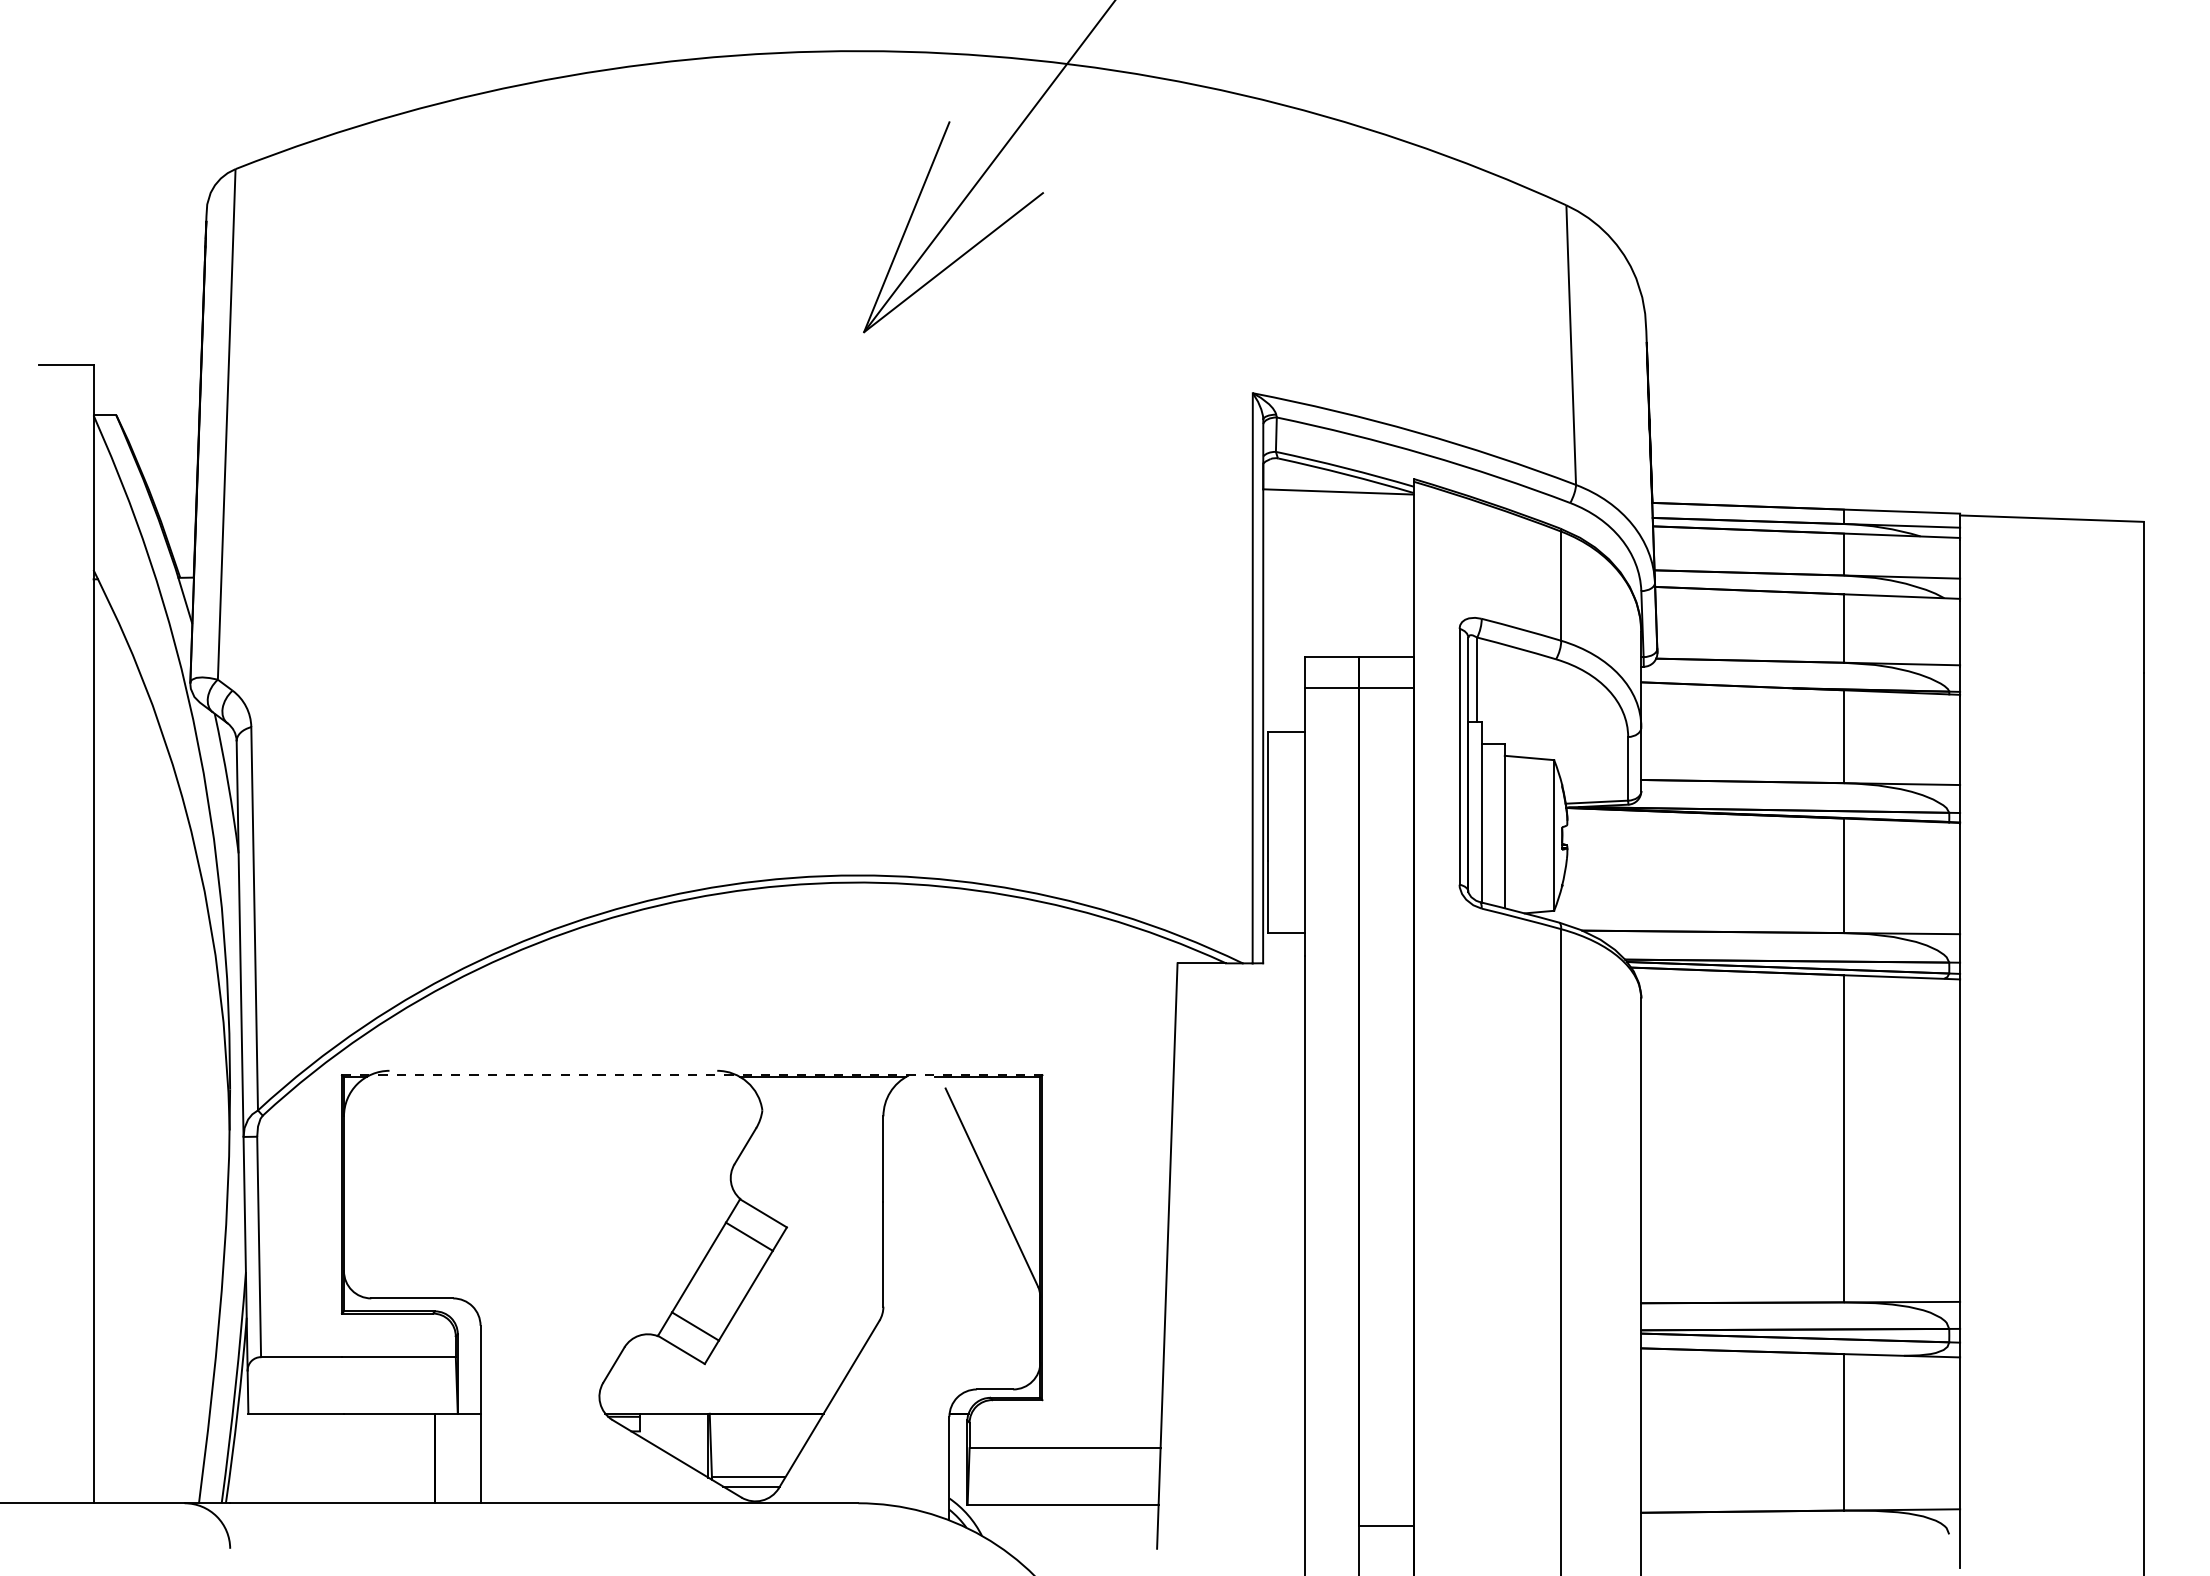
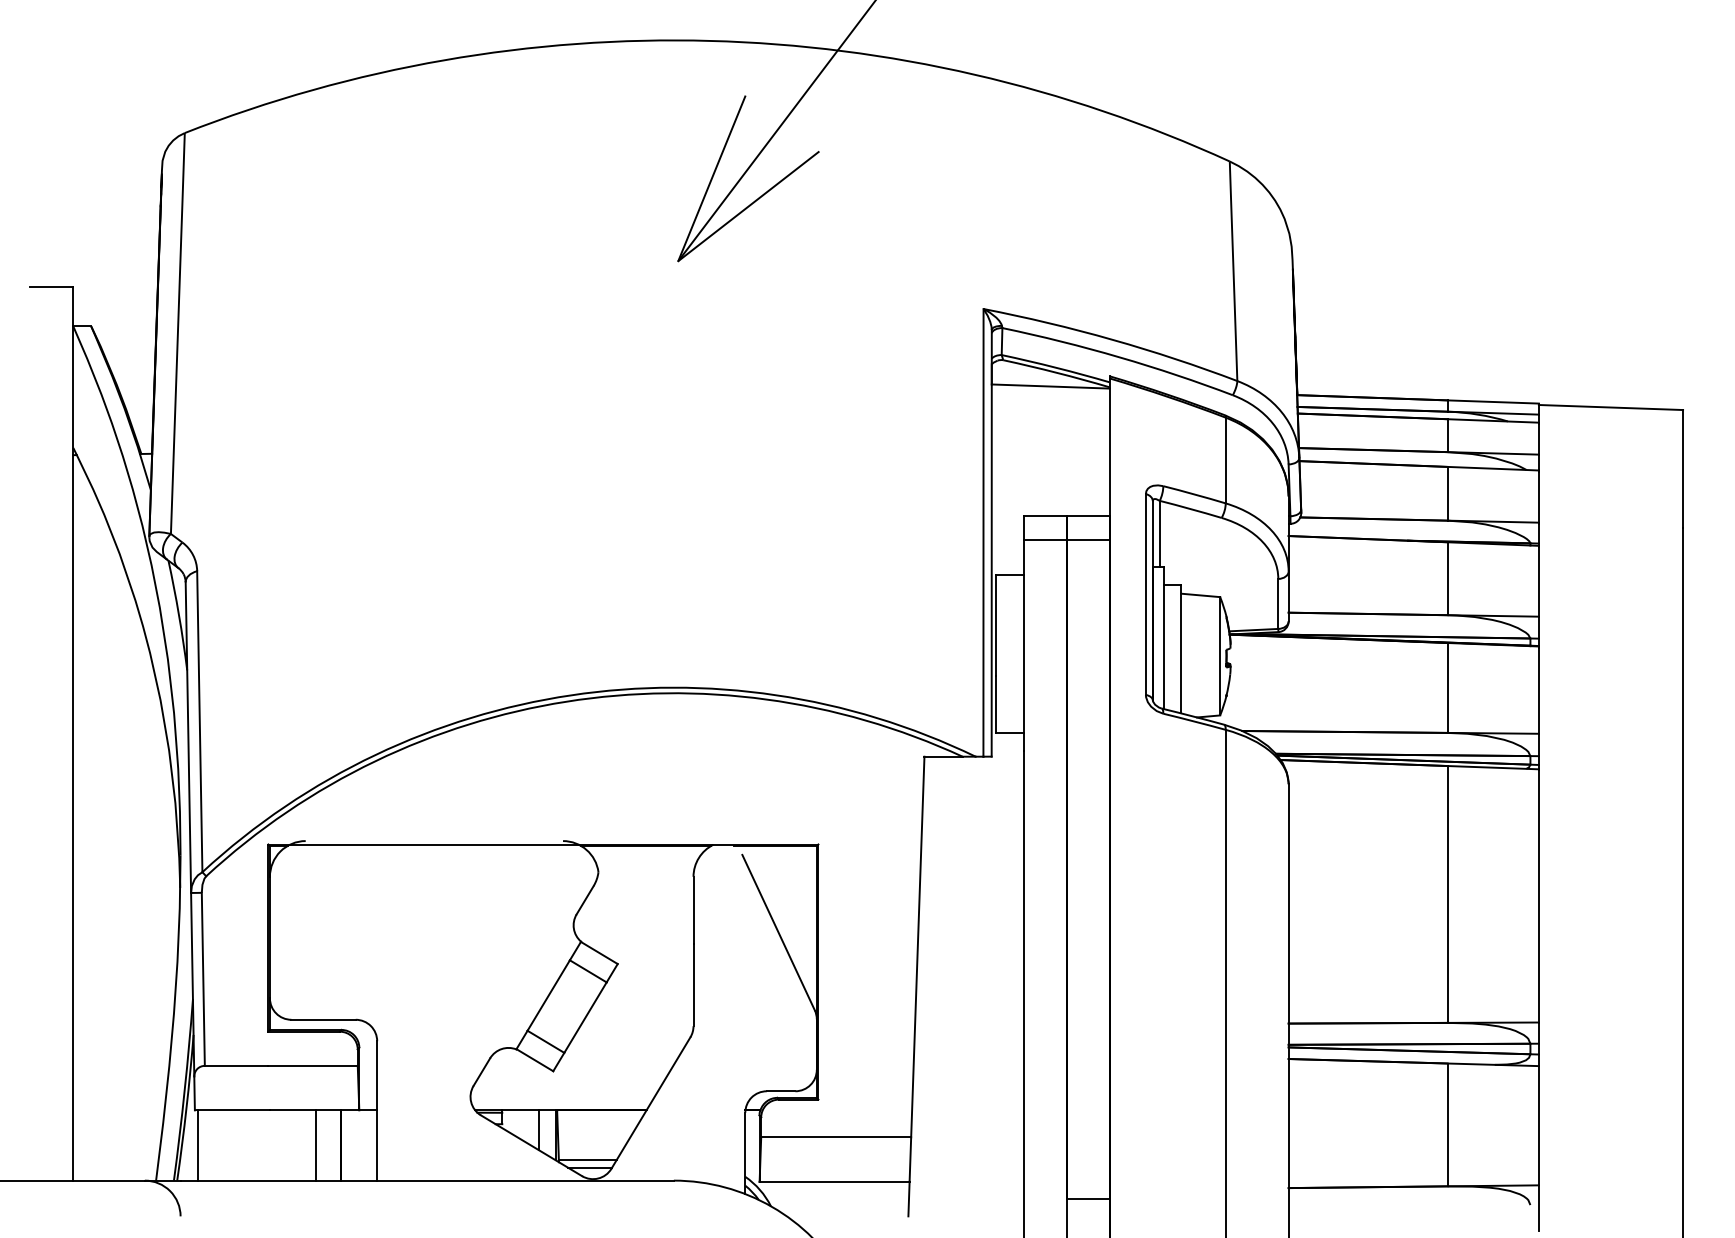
line: (692, 1075) -> (543, 844), dashed -> solid
line: (686, 1438) -> (538, 1129), added
line: (252, 1458) -> (198, 1145), added
line: (403, 1458) -> (316, 1145), added

